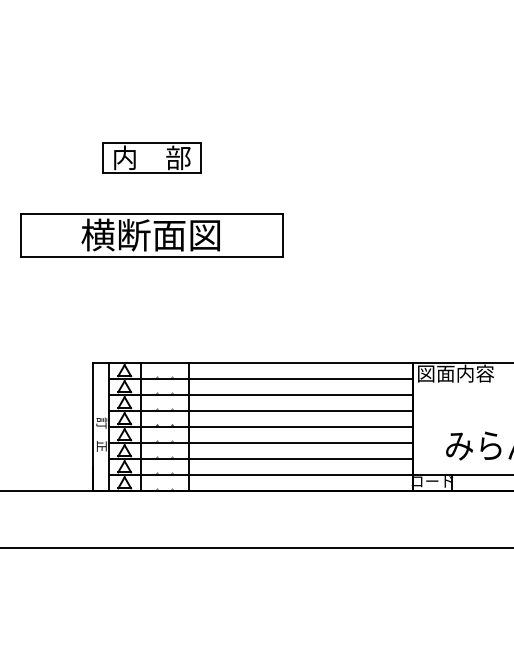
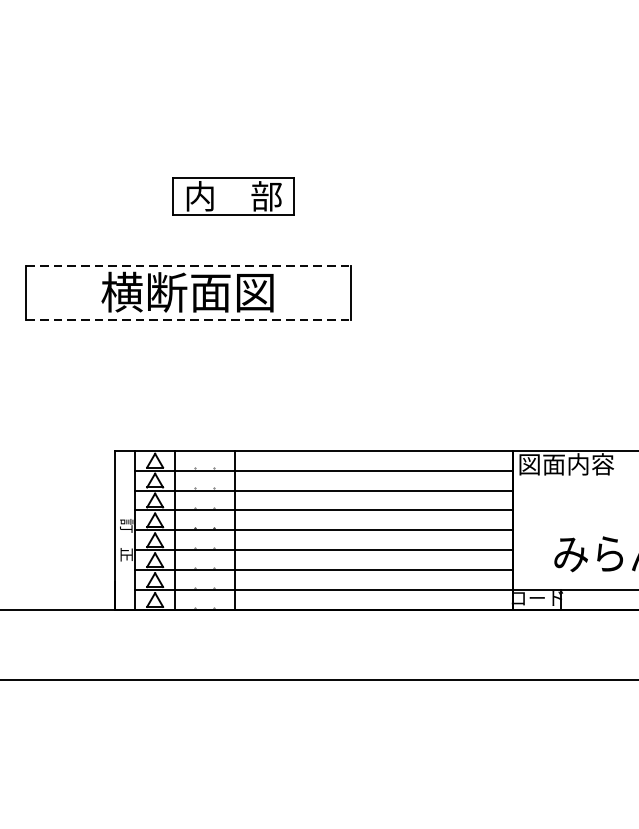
part: (151, 157) -> (233, 195), moved
line: (151, 213) -> (188, 265), solid -> dashed
line: (151, 257) -> (188, 320), solid -> dashed

